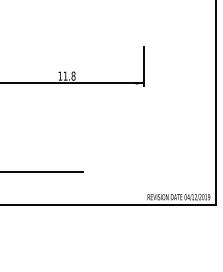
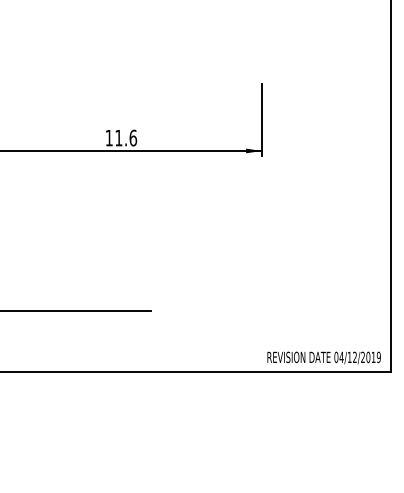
text: (73, 75) -> (133, 136), 11.8 -> 11.6

